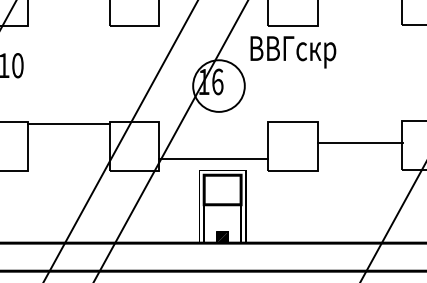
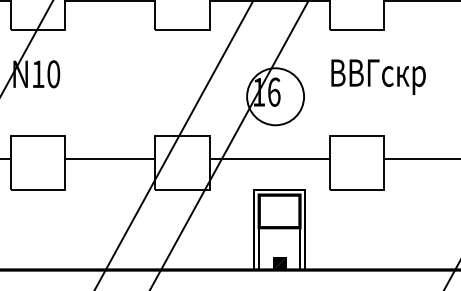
text: (293, 52) -> (378, 77), moved
line: (69, 123) -> (110, 159), moved
line: (213, 158) -> (269, 159), moved

